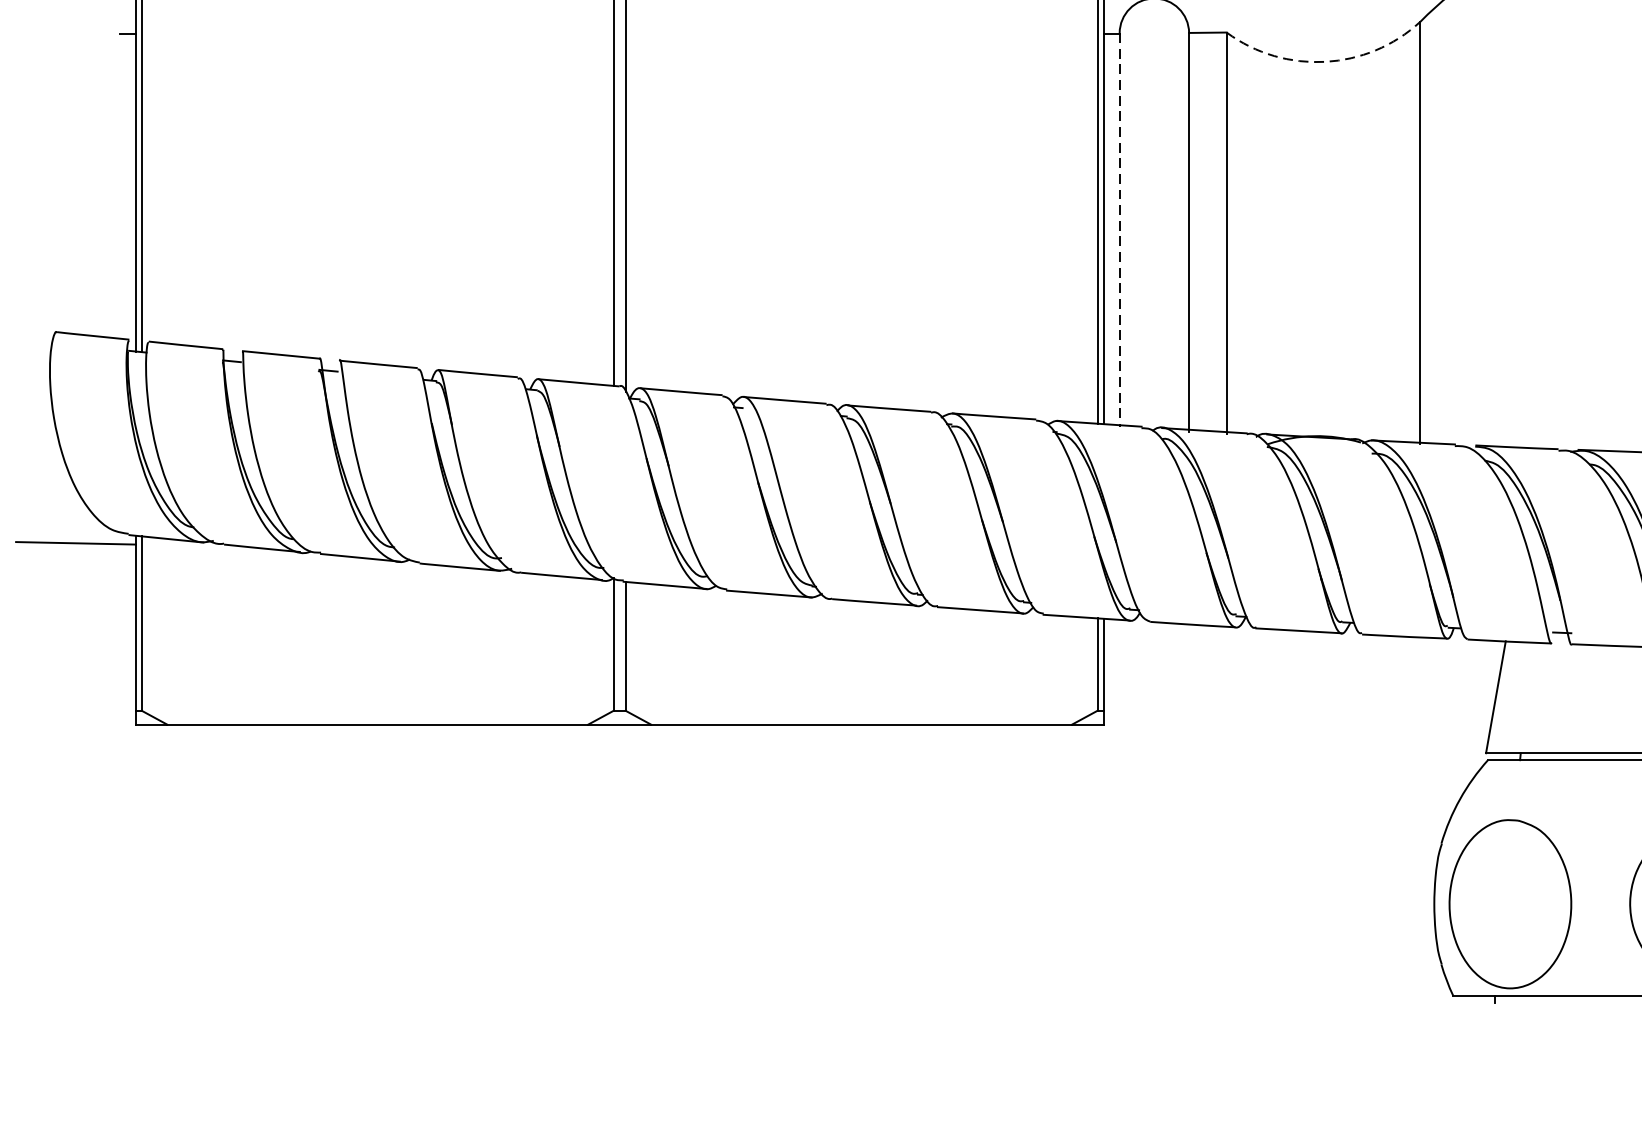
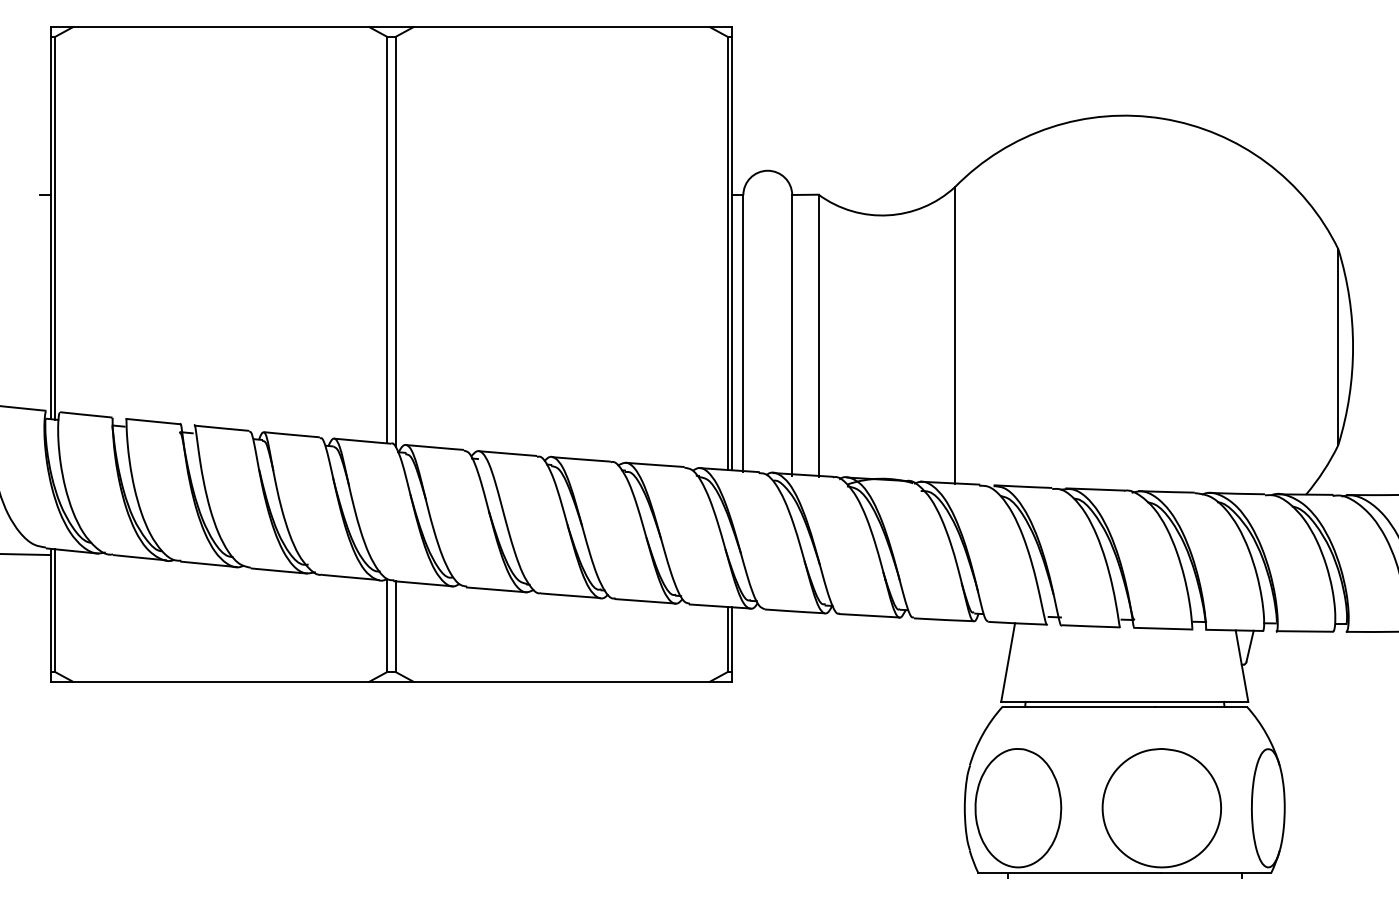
arc: (1325, 62) -> (888, 215), dashed -> solid
line: (1119, 229) -> (743, 333), dashed -> solid

